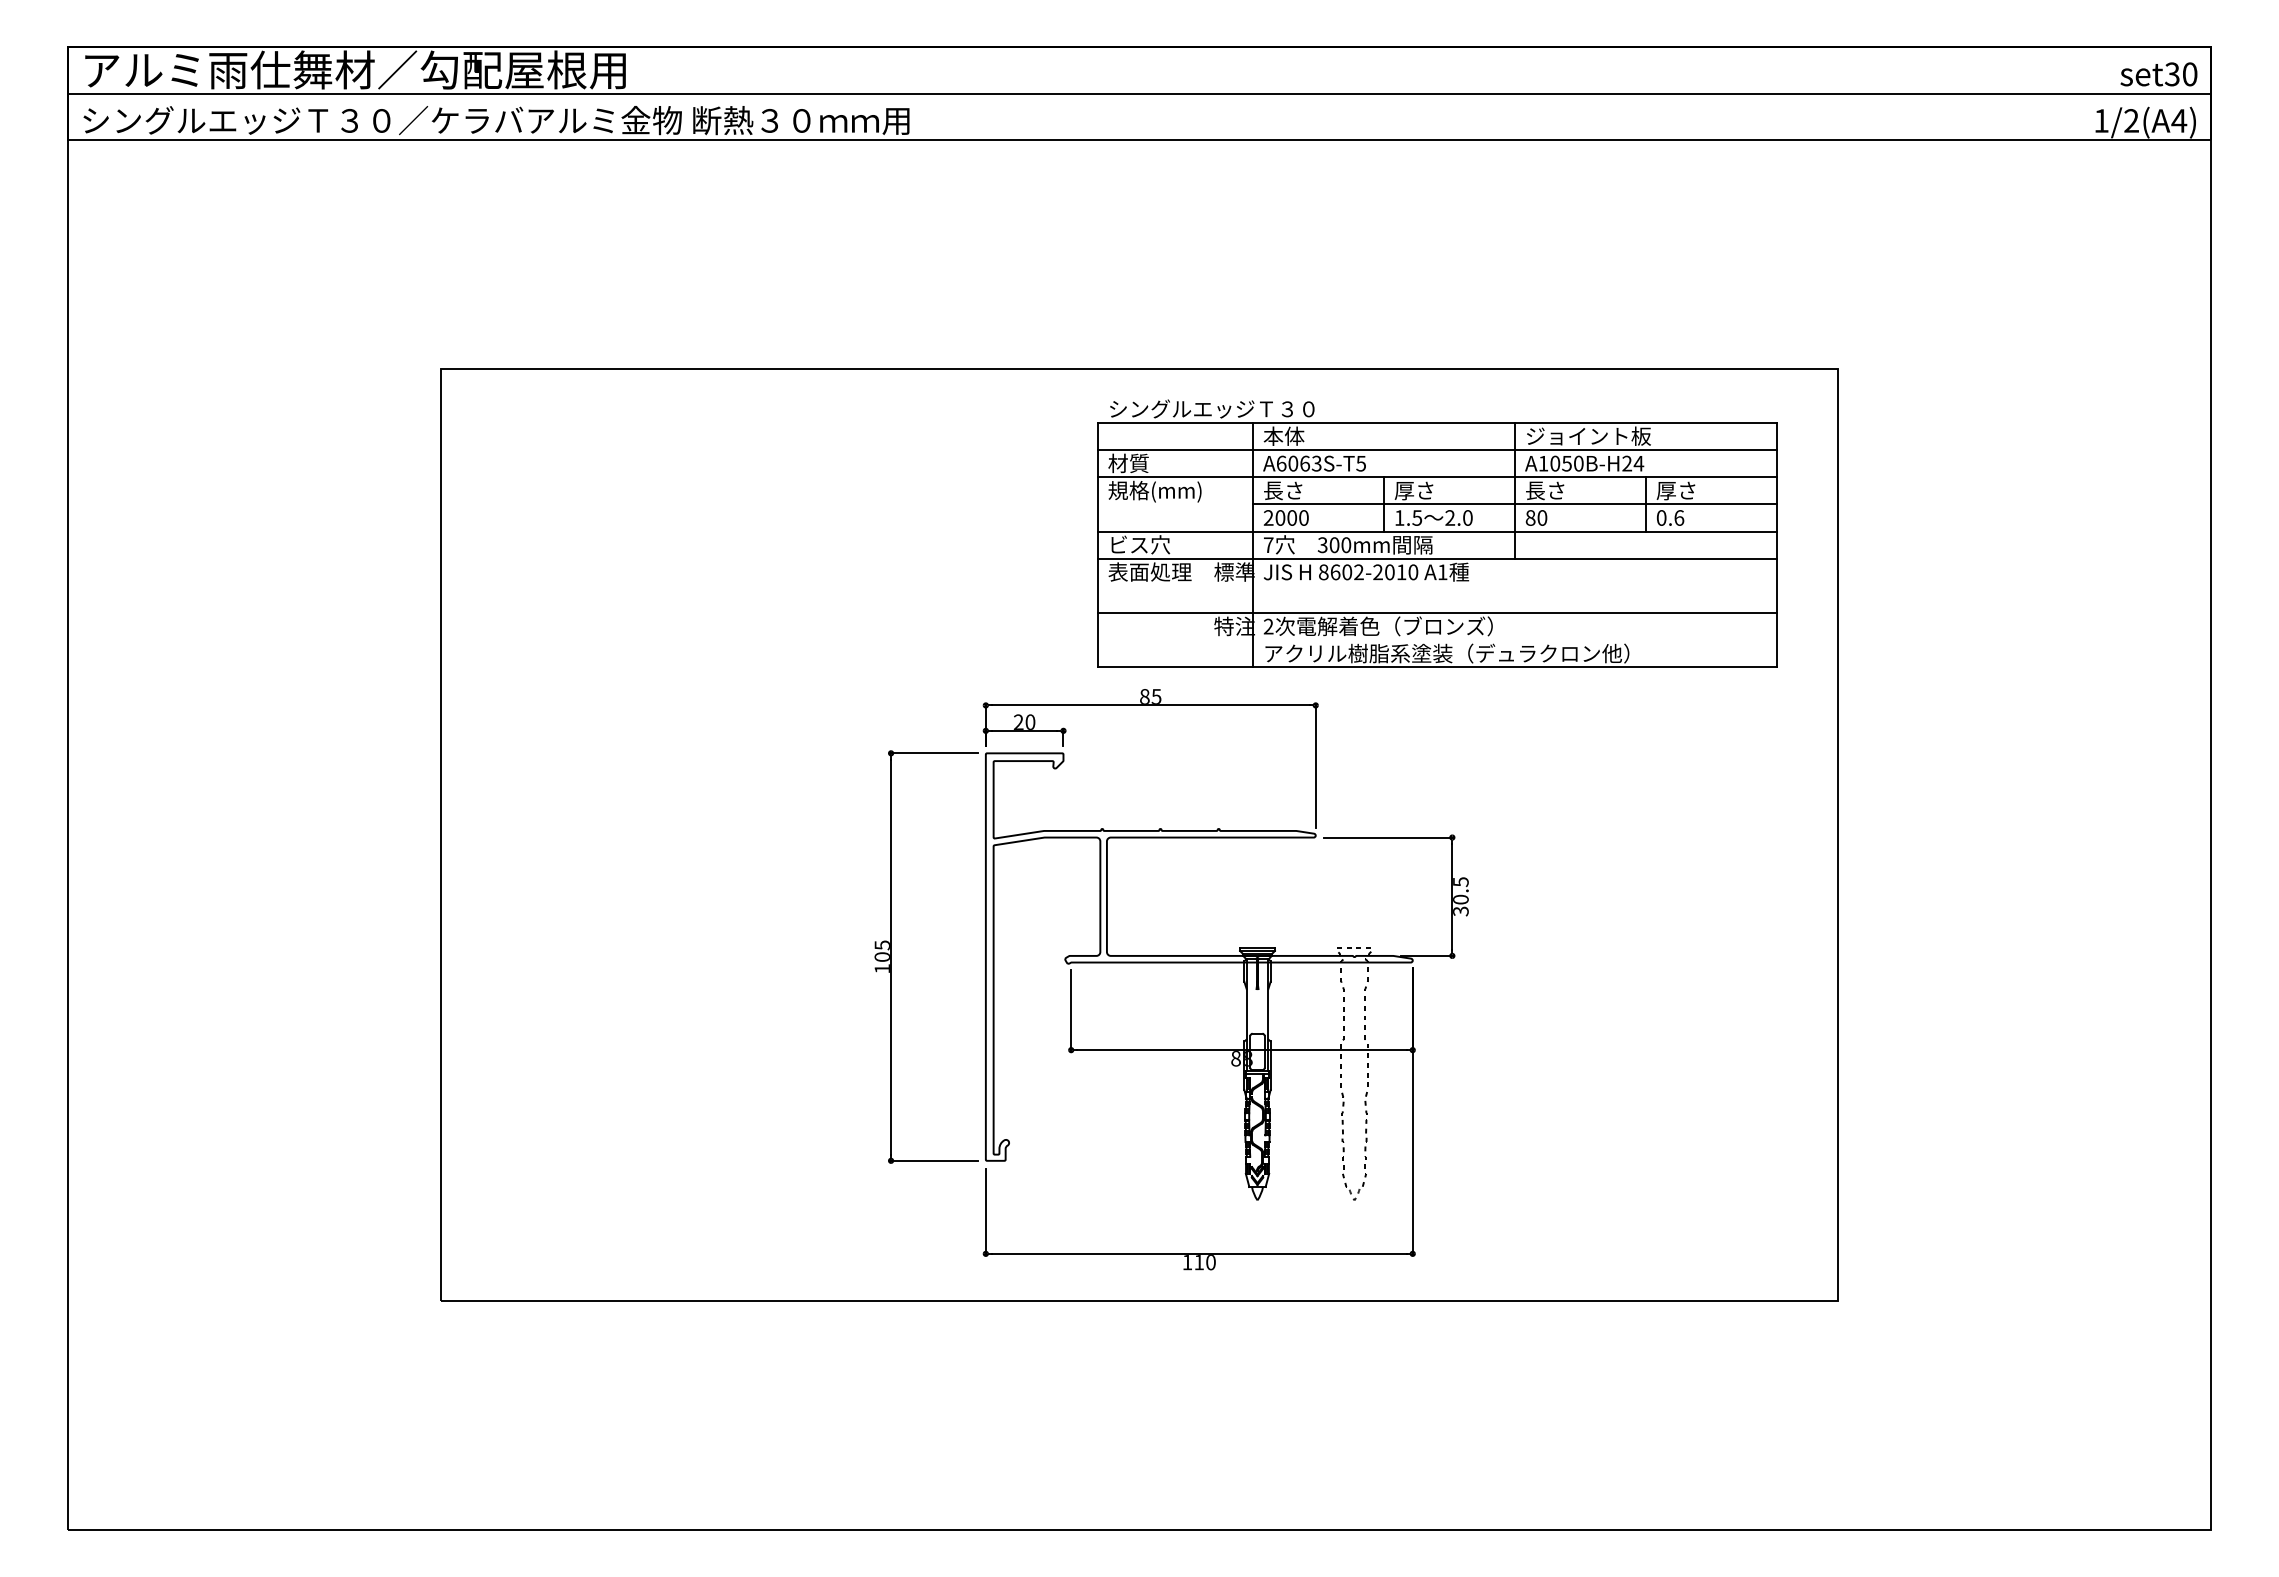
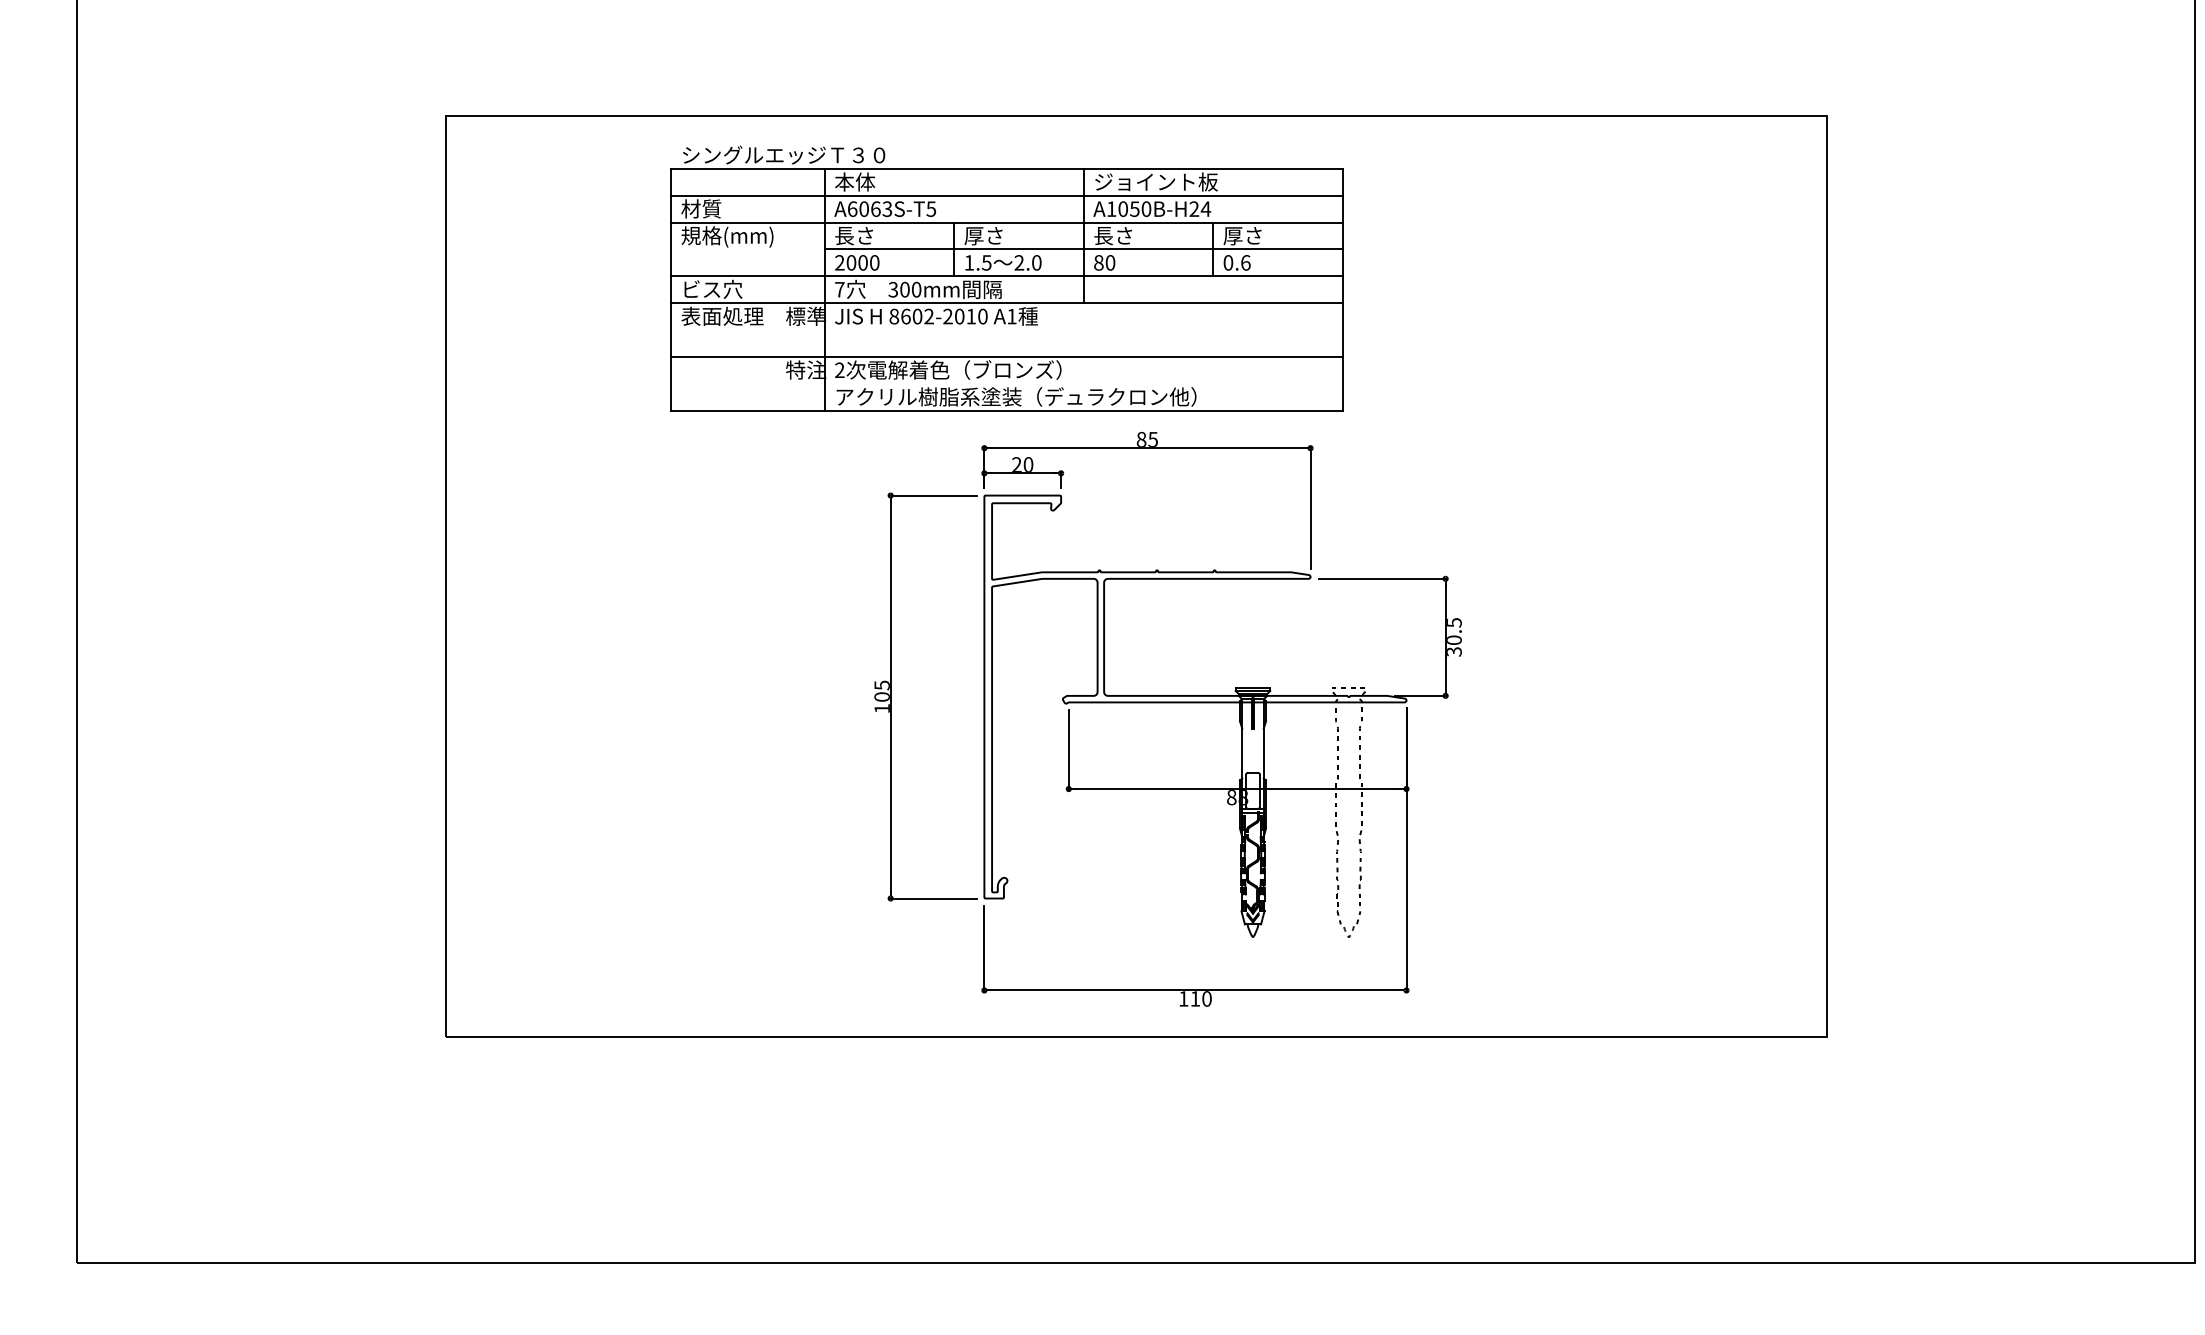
part: (1437, 533) -> (1006, 278), moved

